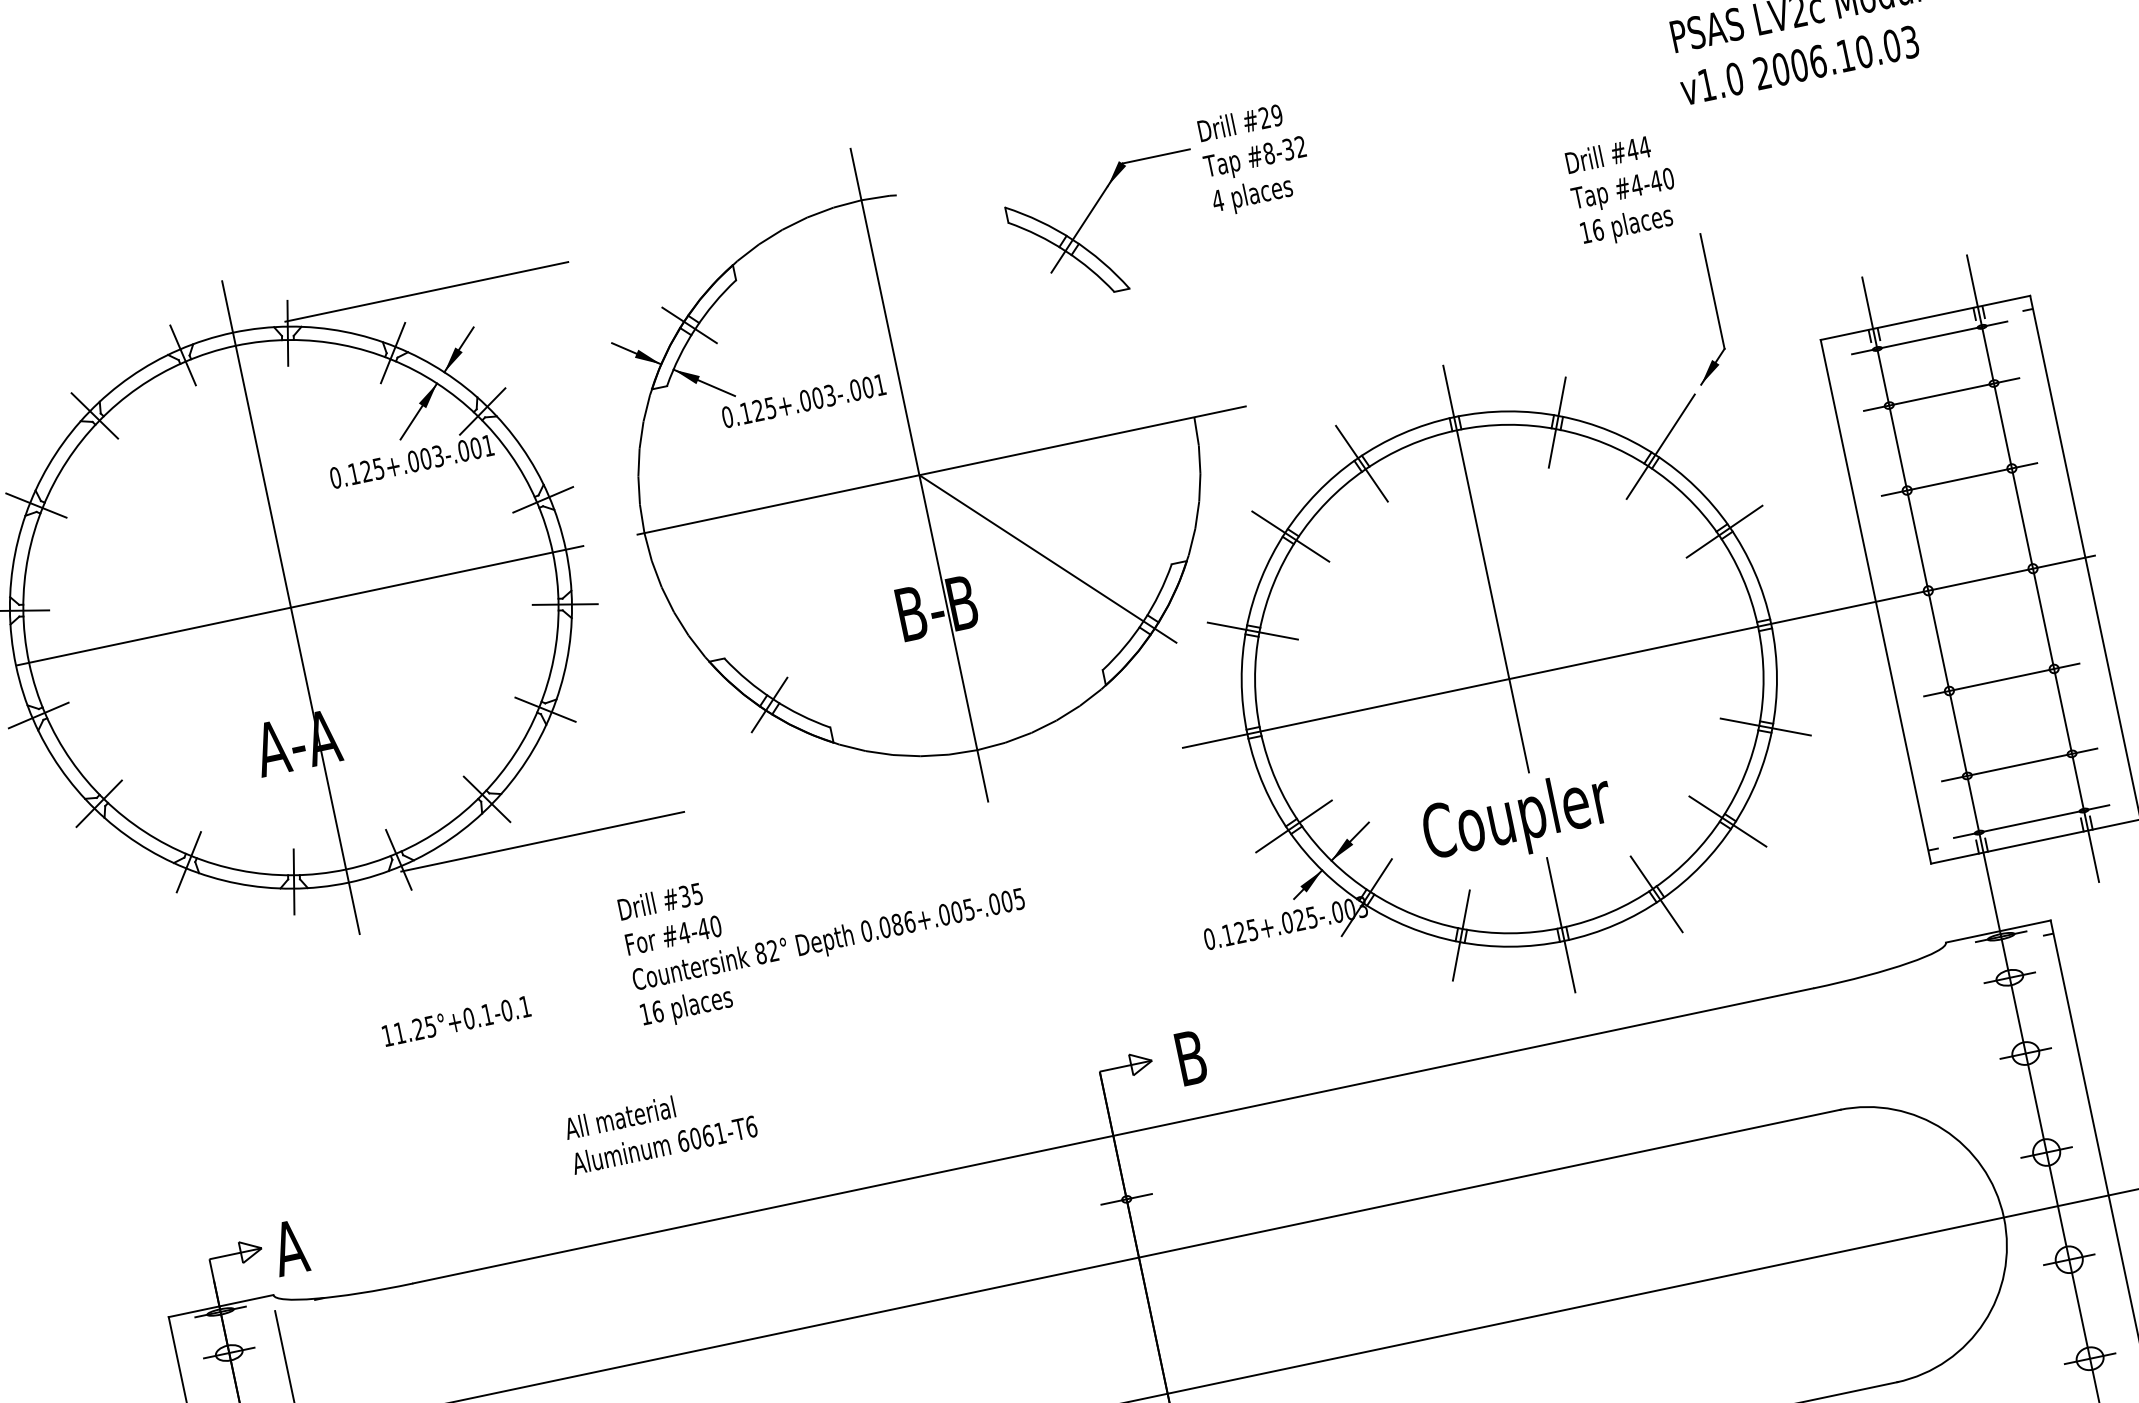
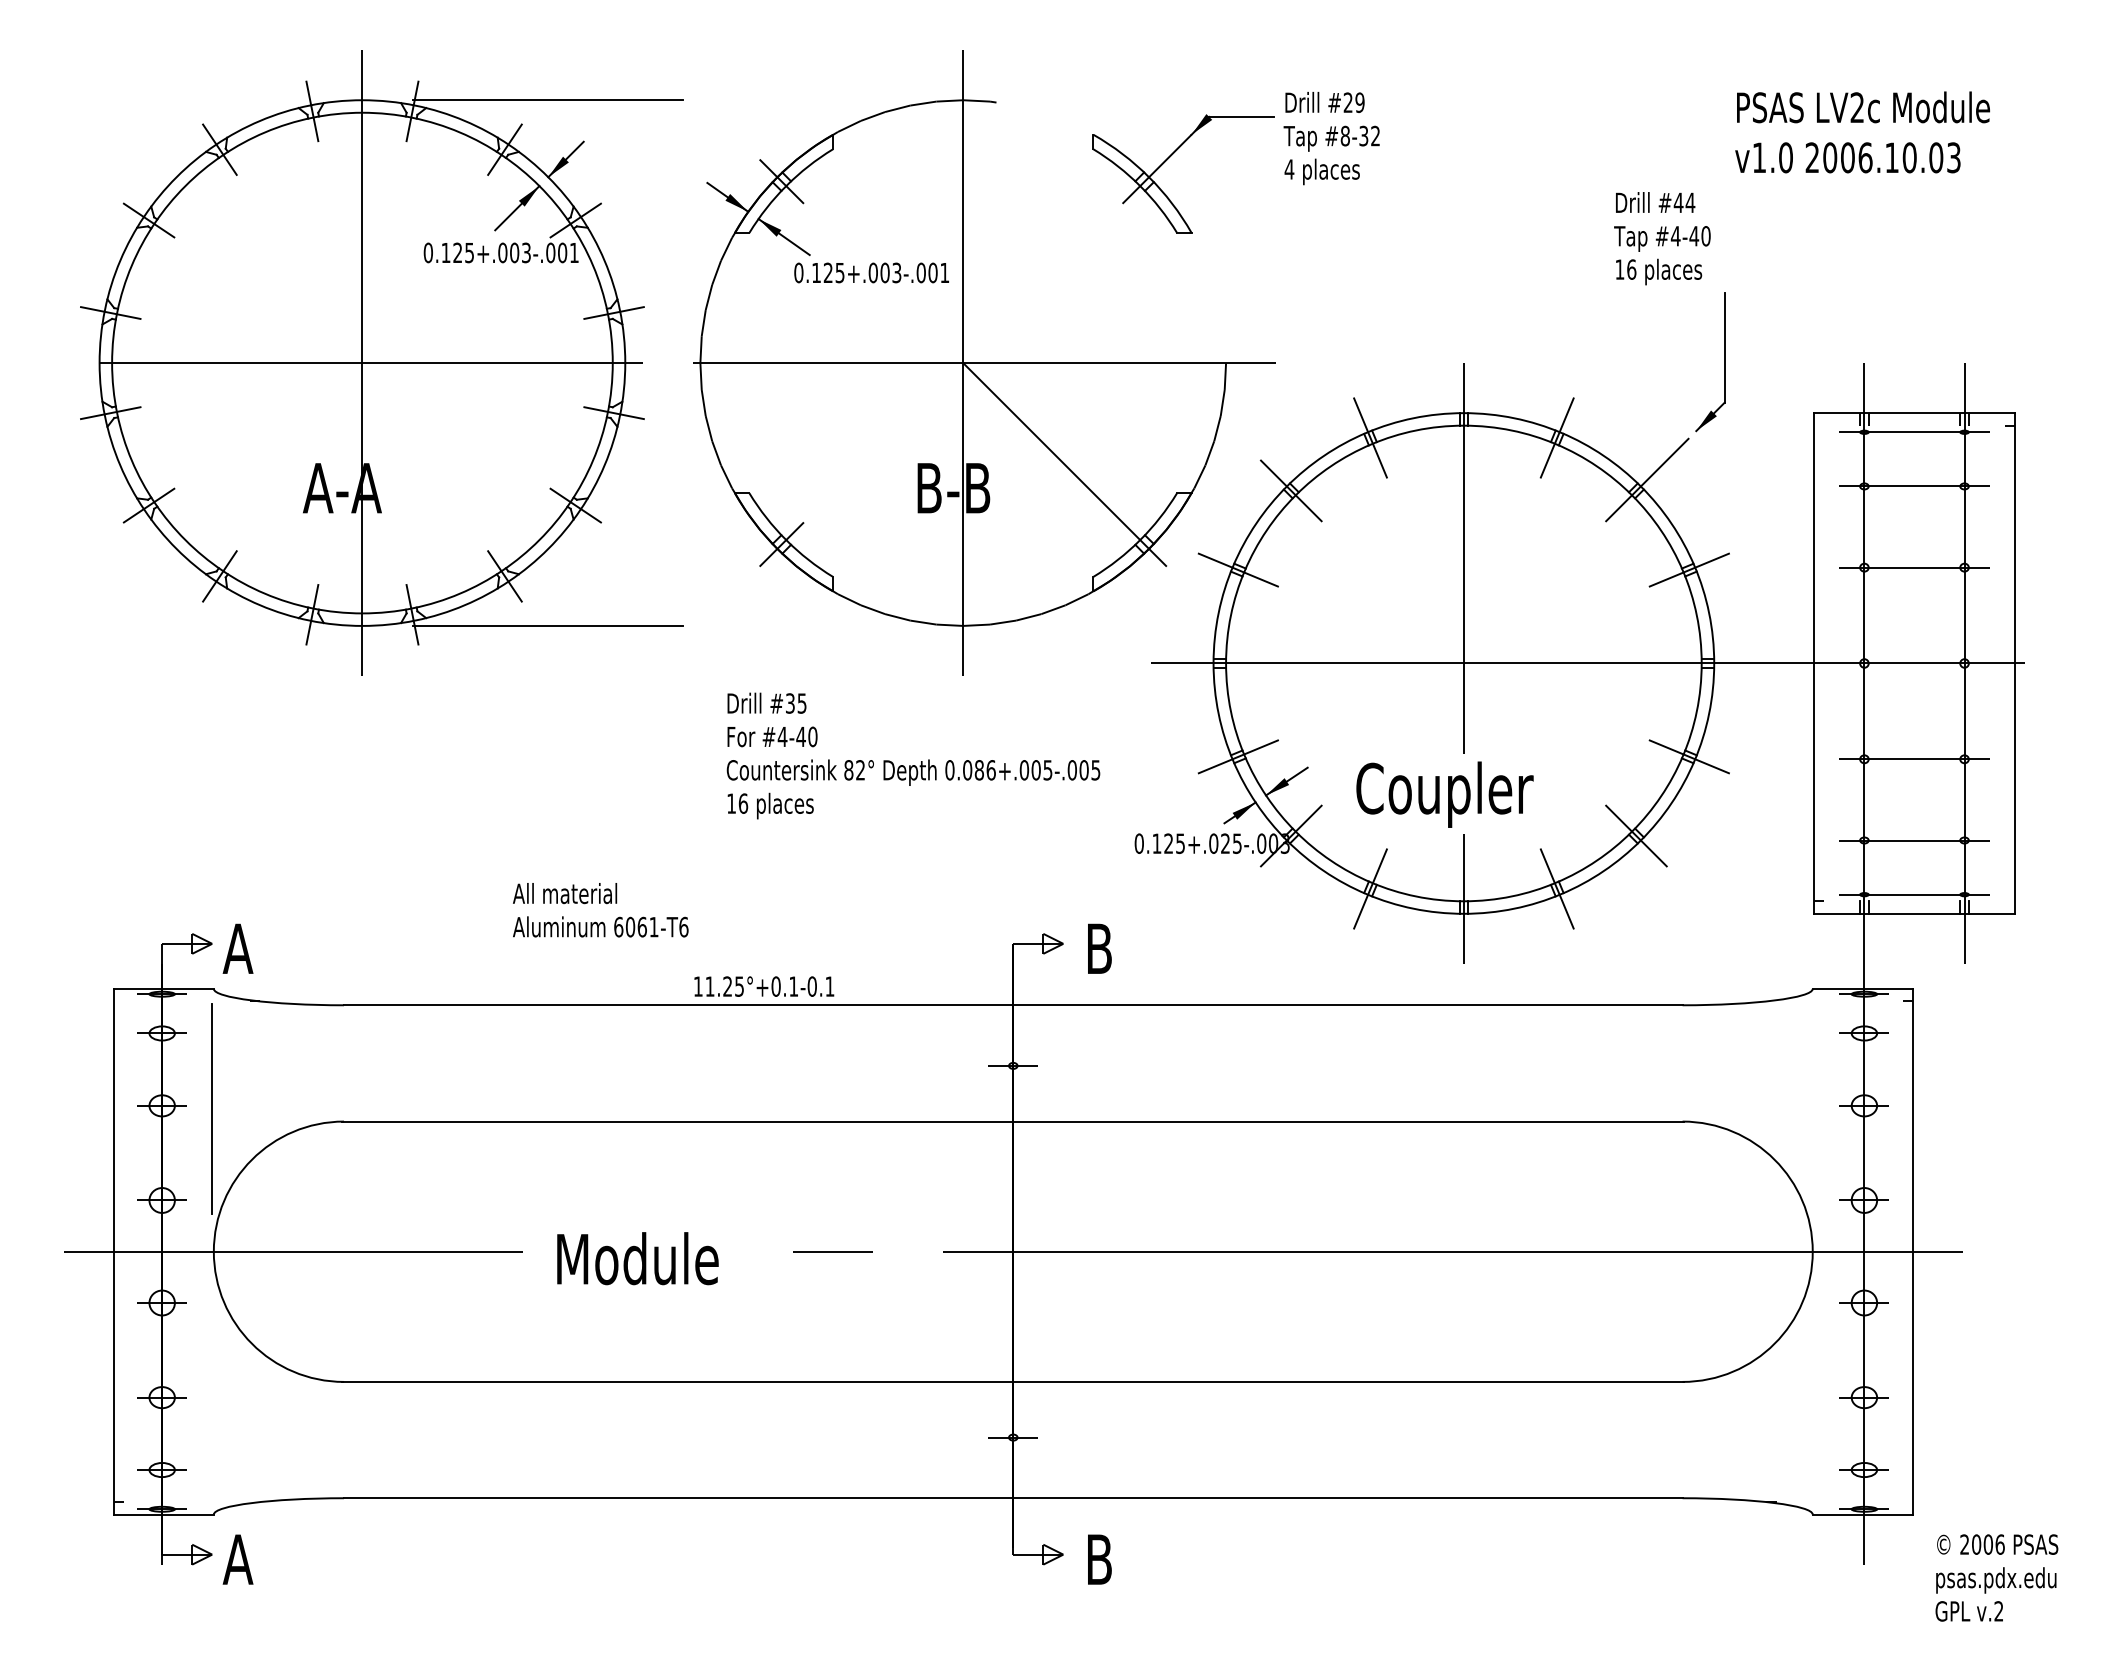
text: (825, 923) -> (913, 755), moved
text: (456, 1021) -> (764, 986), moved

